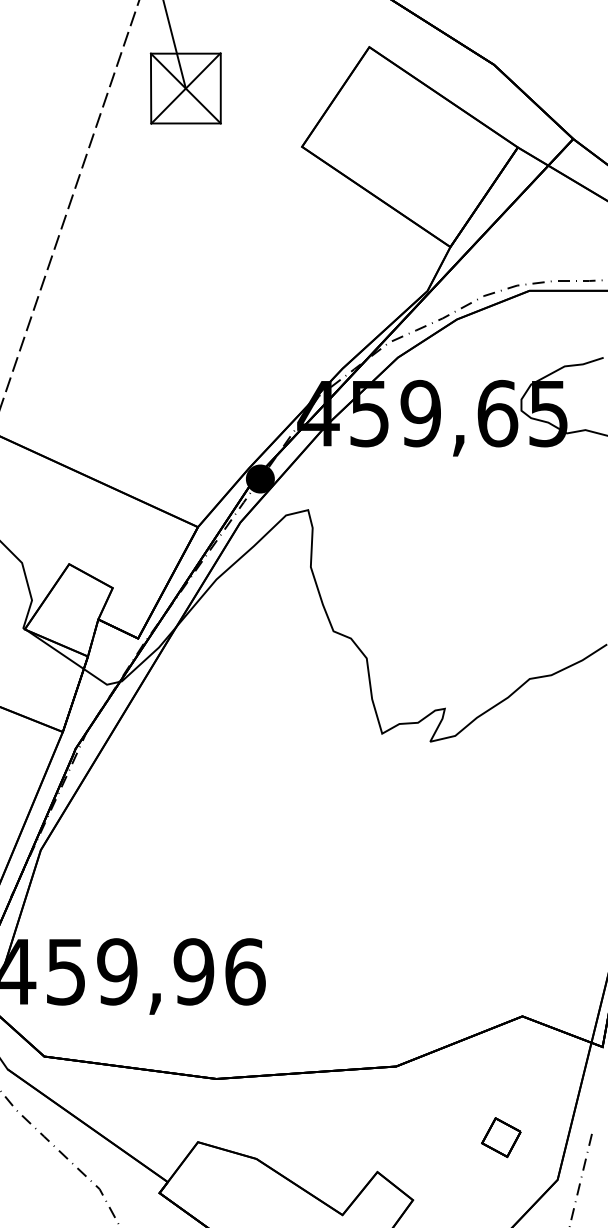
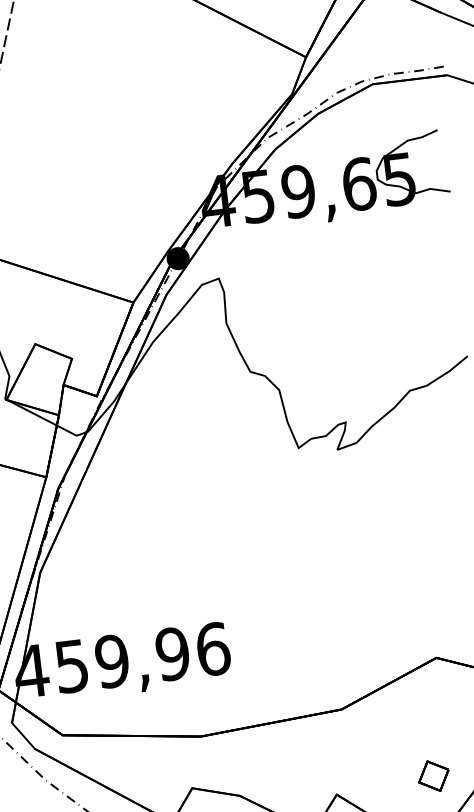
part: (501, 1137) -> (433, 776), moved

